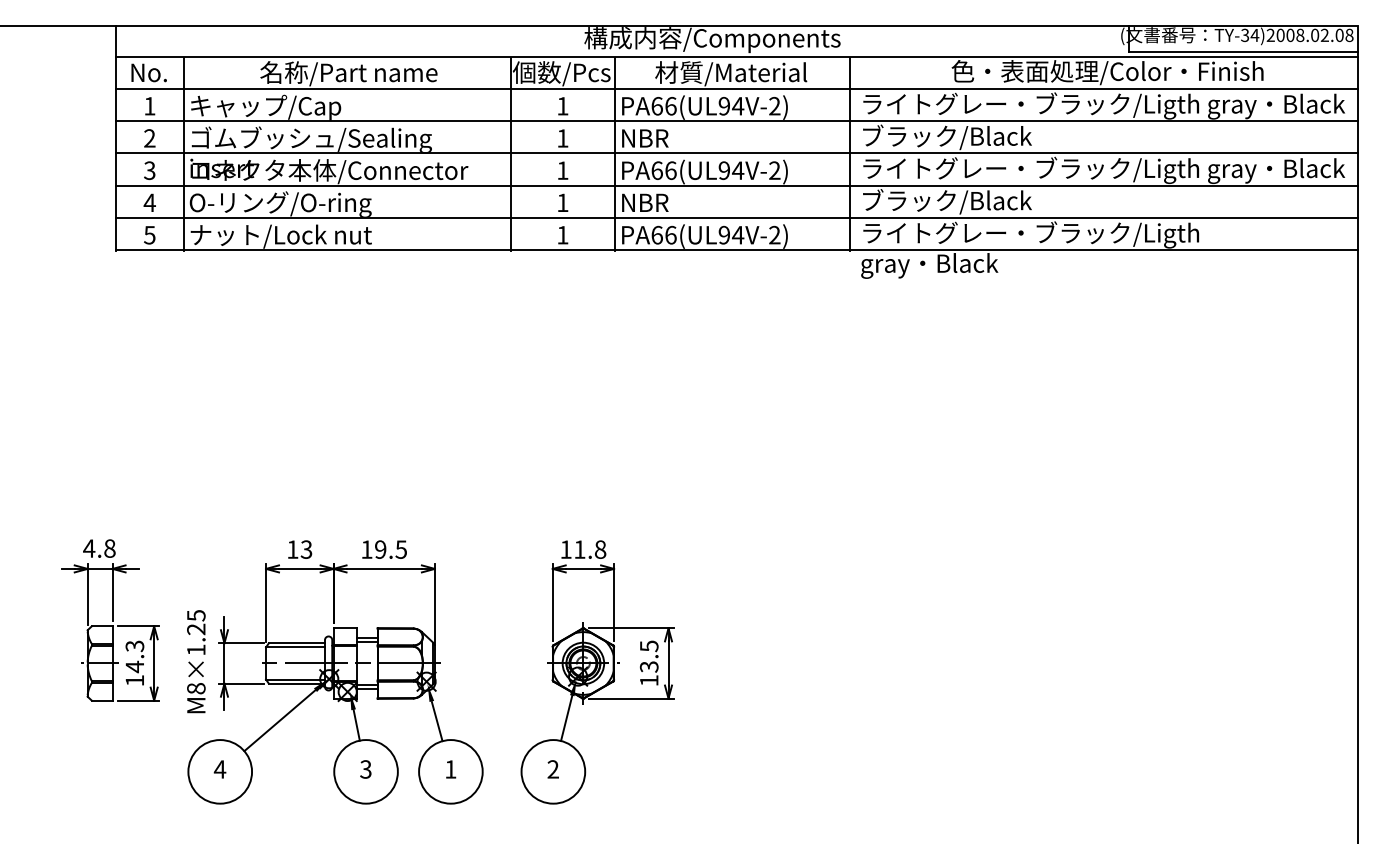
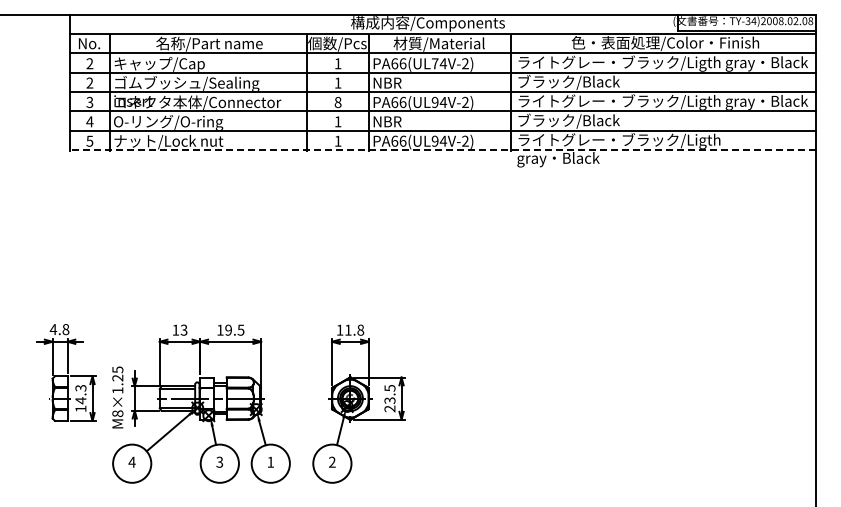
text: (149, 105) -> (89, 63), 1 -> 2
text: (723, 105) -> (434, 63), PA66(UL94V-2) -> PA66(UL74V-2)
text: (561, 170) -> (337, 102), 1 -> 8
line: (736, 250) -> (442, 150), solid -> dashed
text: (648, 679) -> (389, 408), 13.5 -> 23.5

